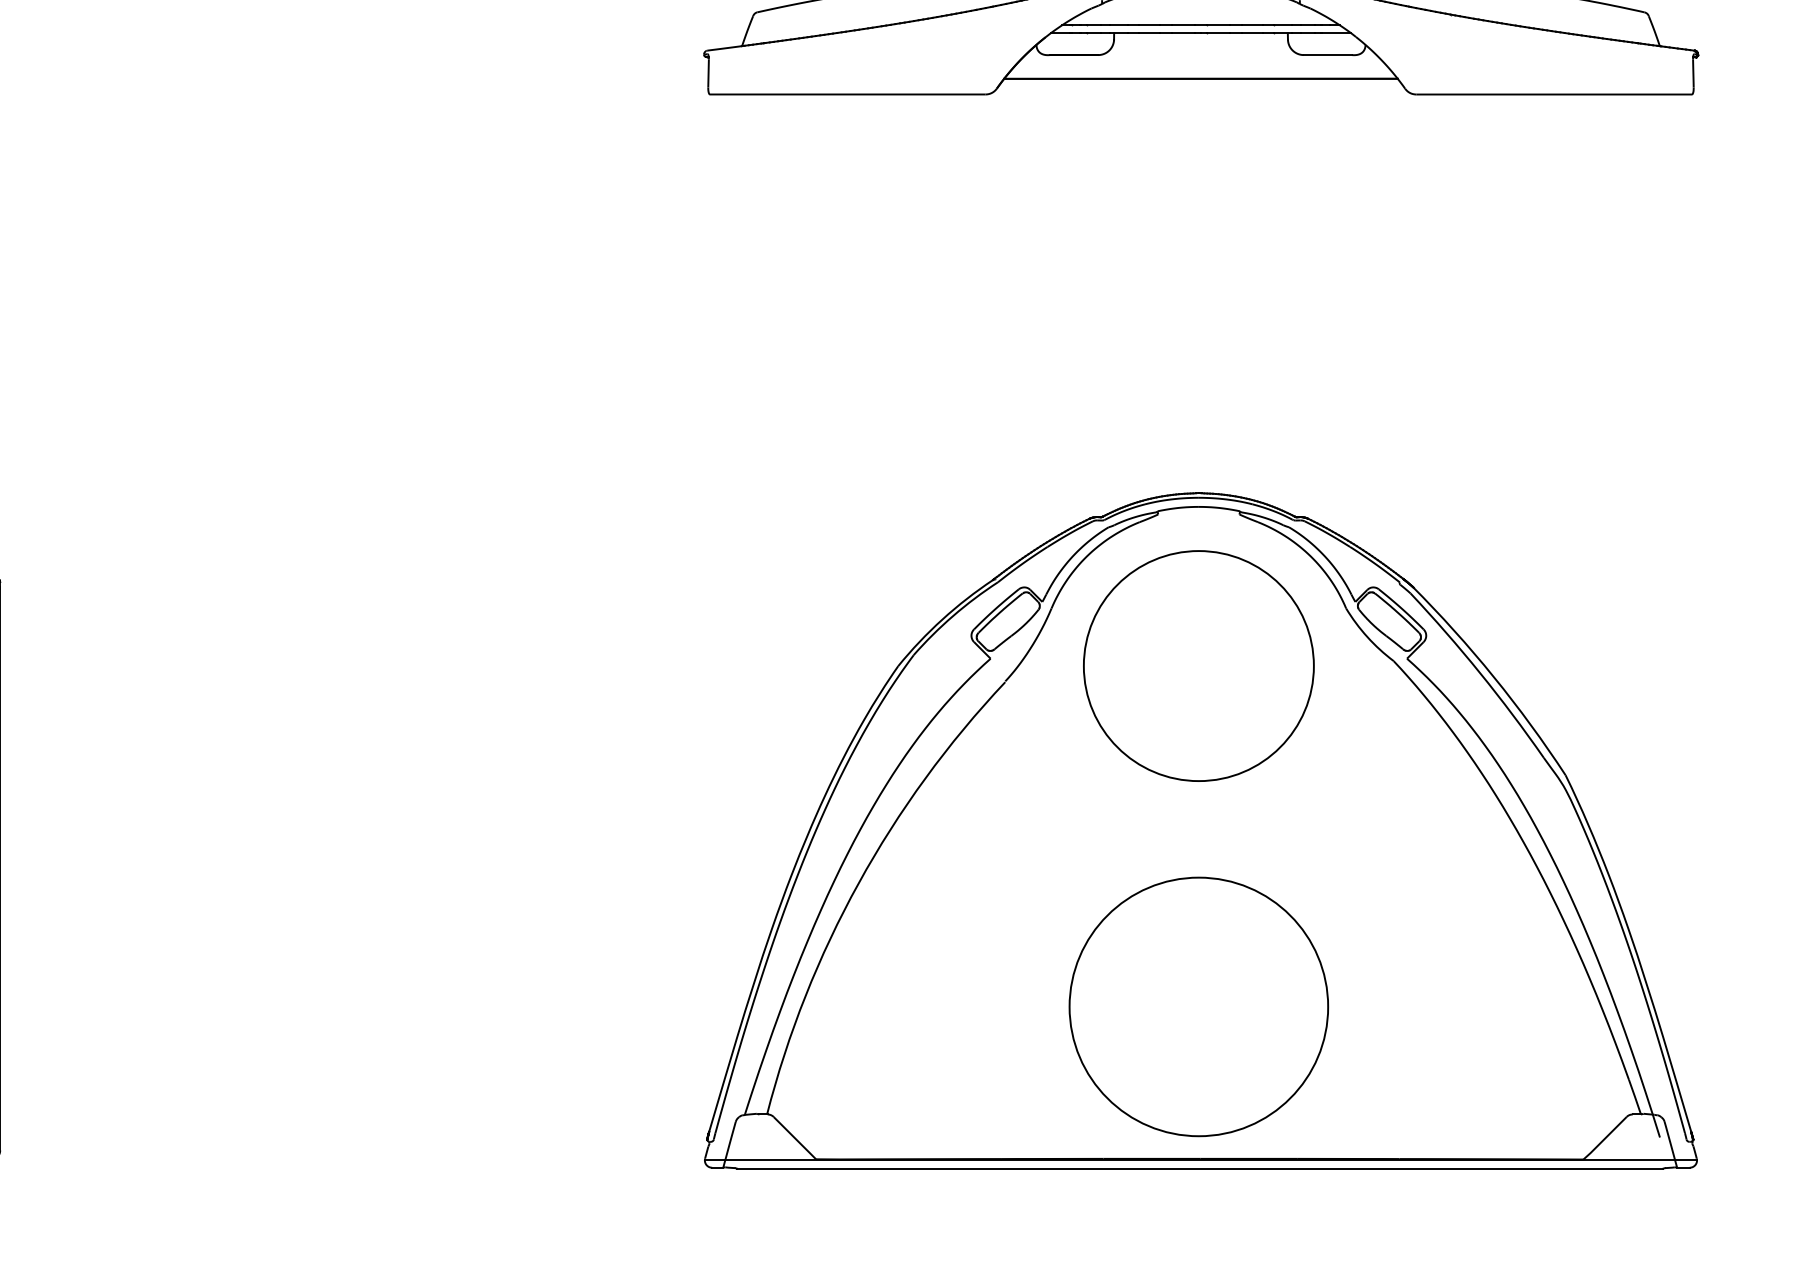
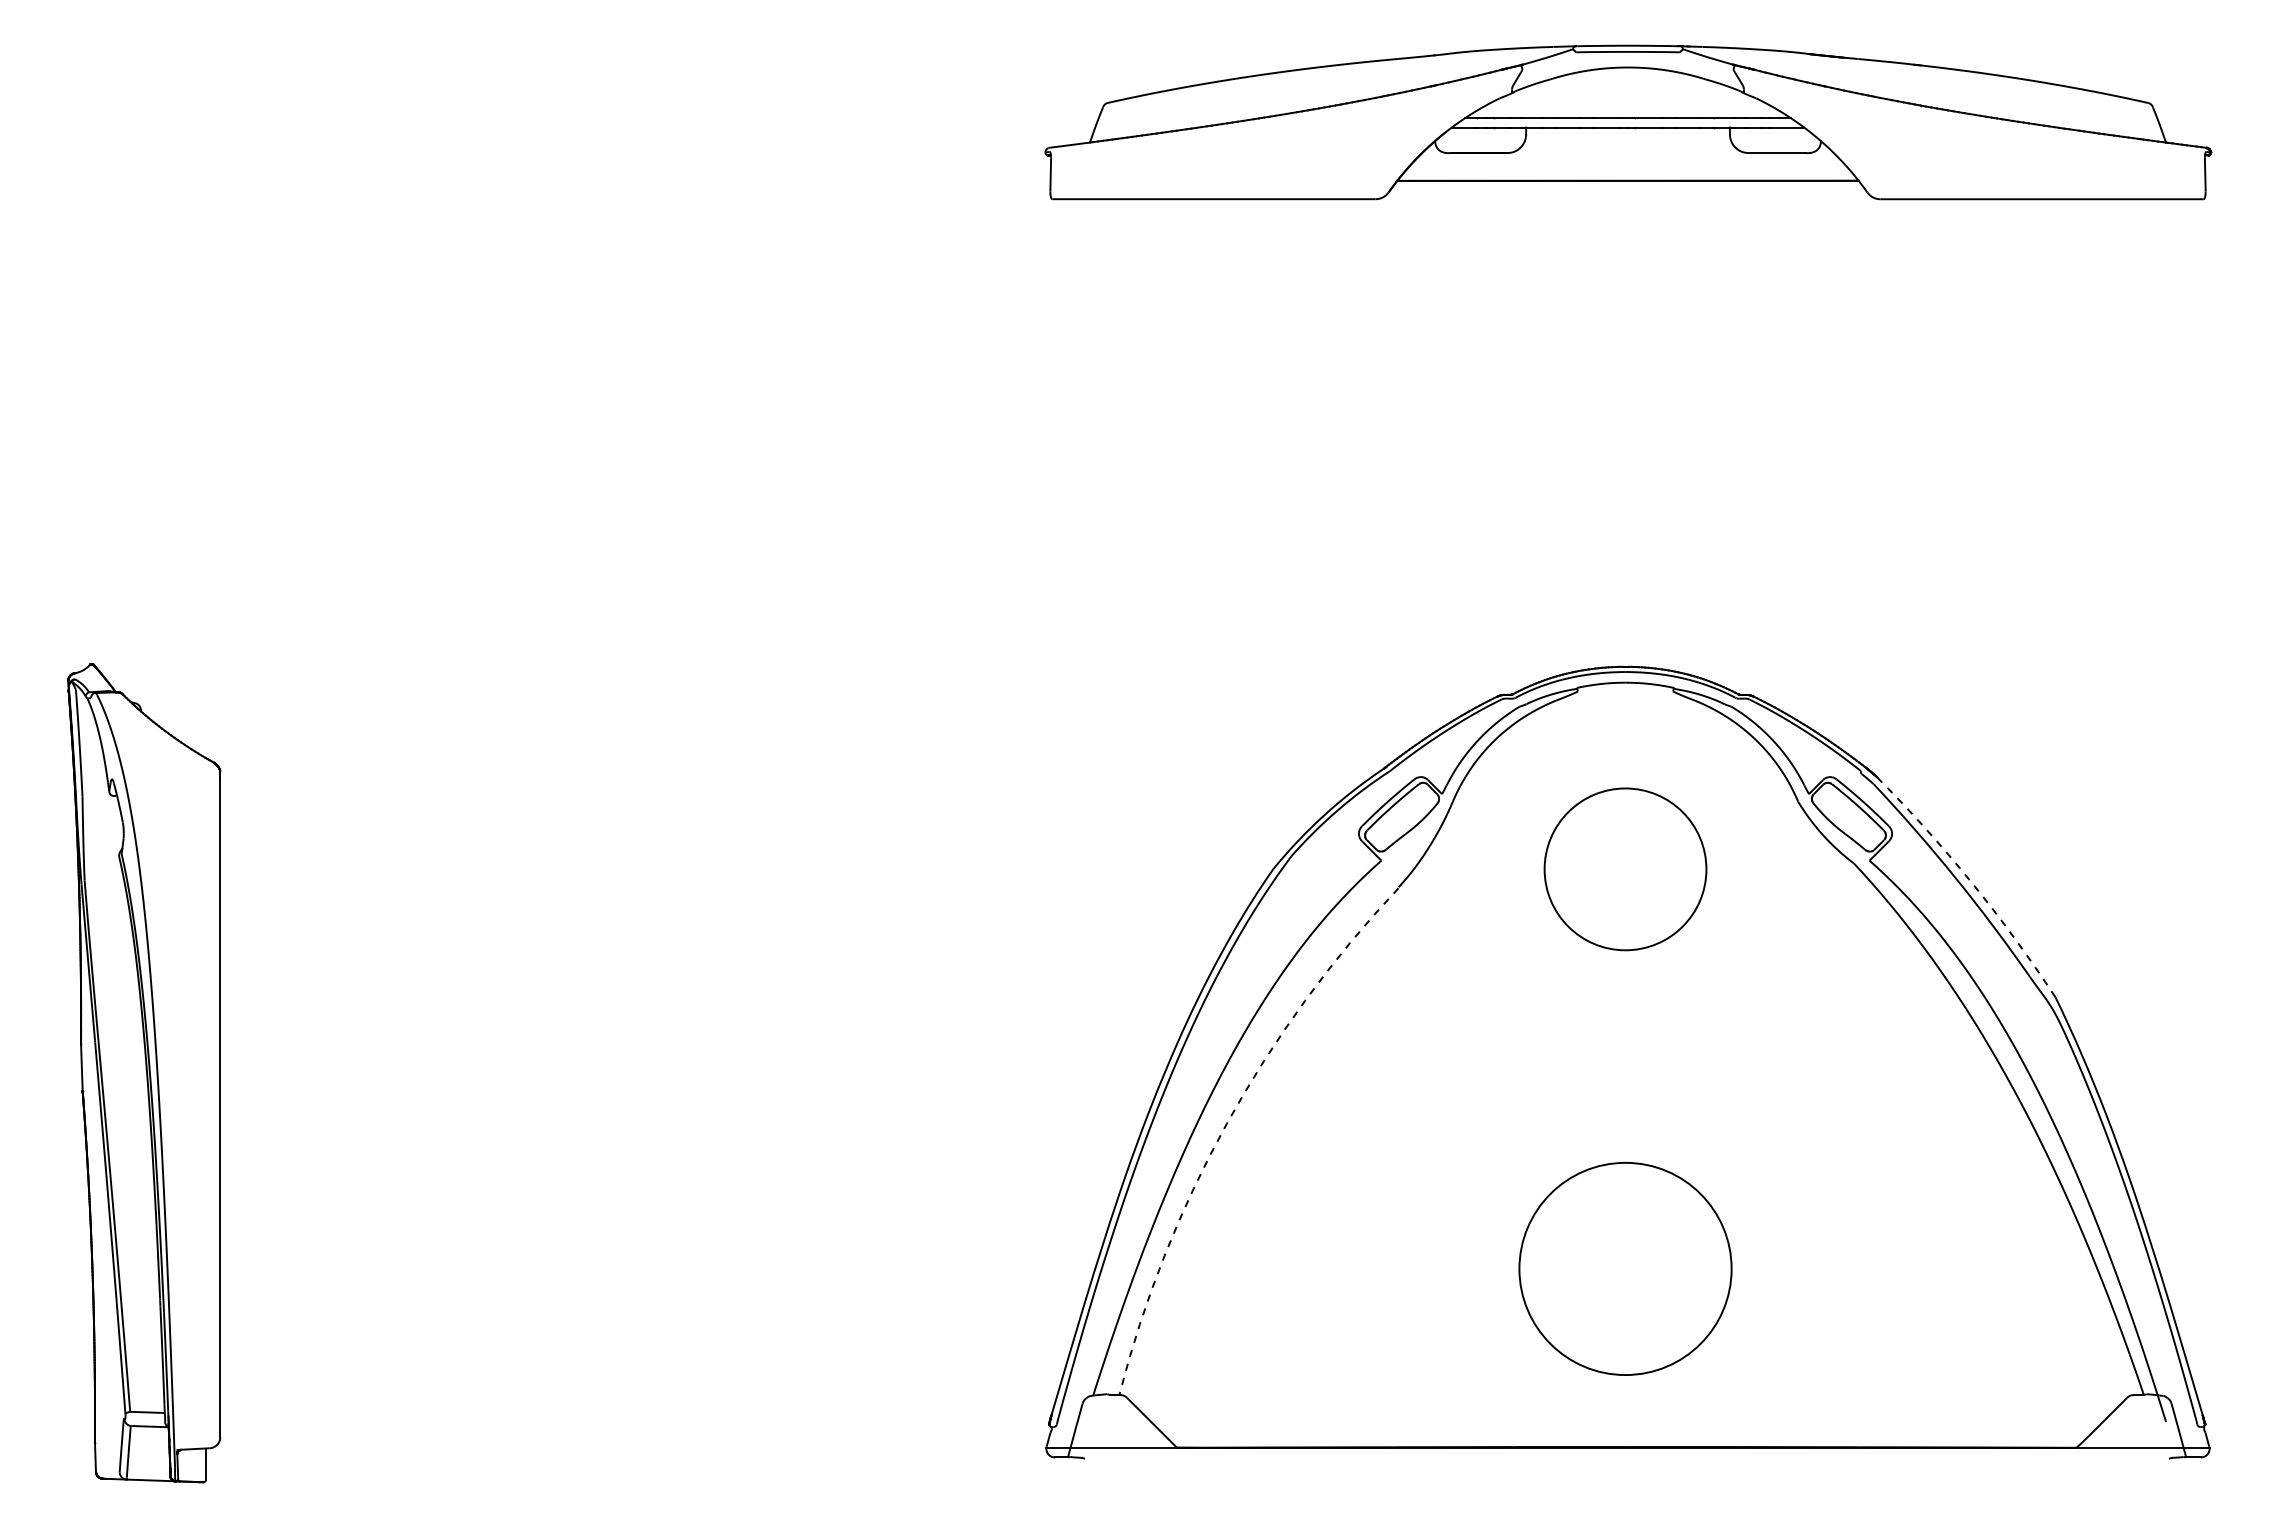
circle: (1198, 666) -> (1625, 869), size x0.6
arc: (1493, 677) -> (1971, 882), solid -> dashed
arc: (858, 882) -> (1226, 1123), solid -> dashed
circle: (1198, 1006) -> (1625, 1268), size x0.7
line: (1199, 1168) -> (1626, 1458), removed

